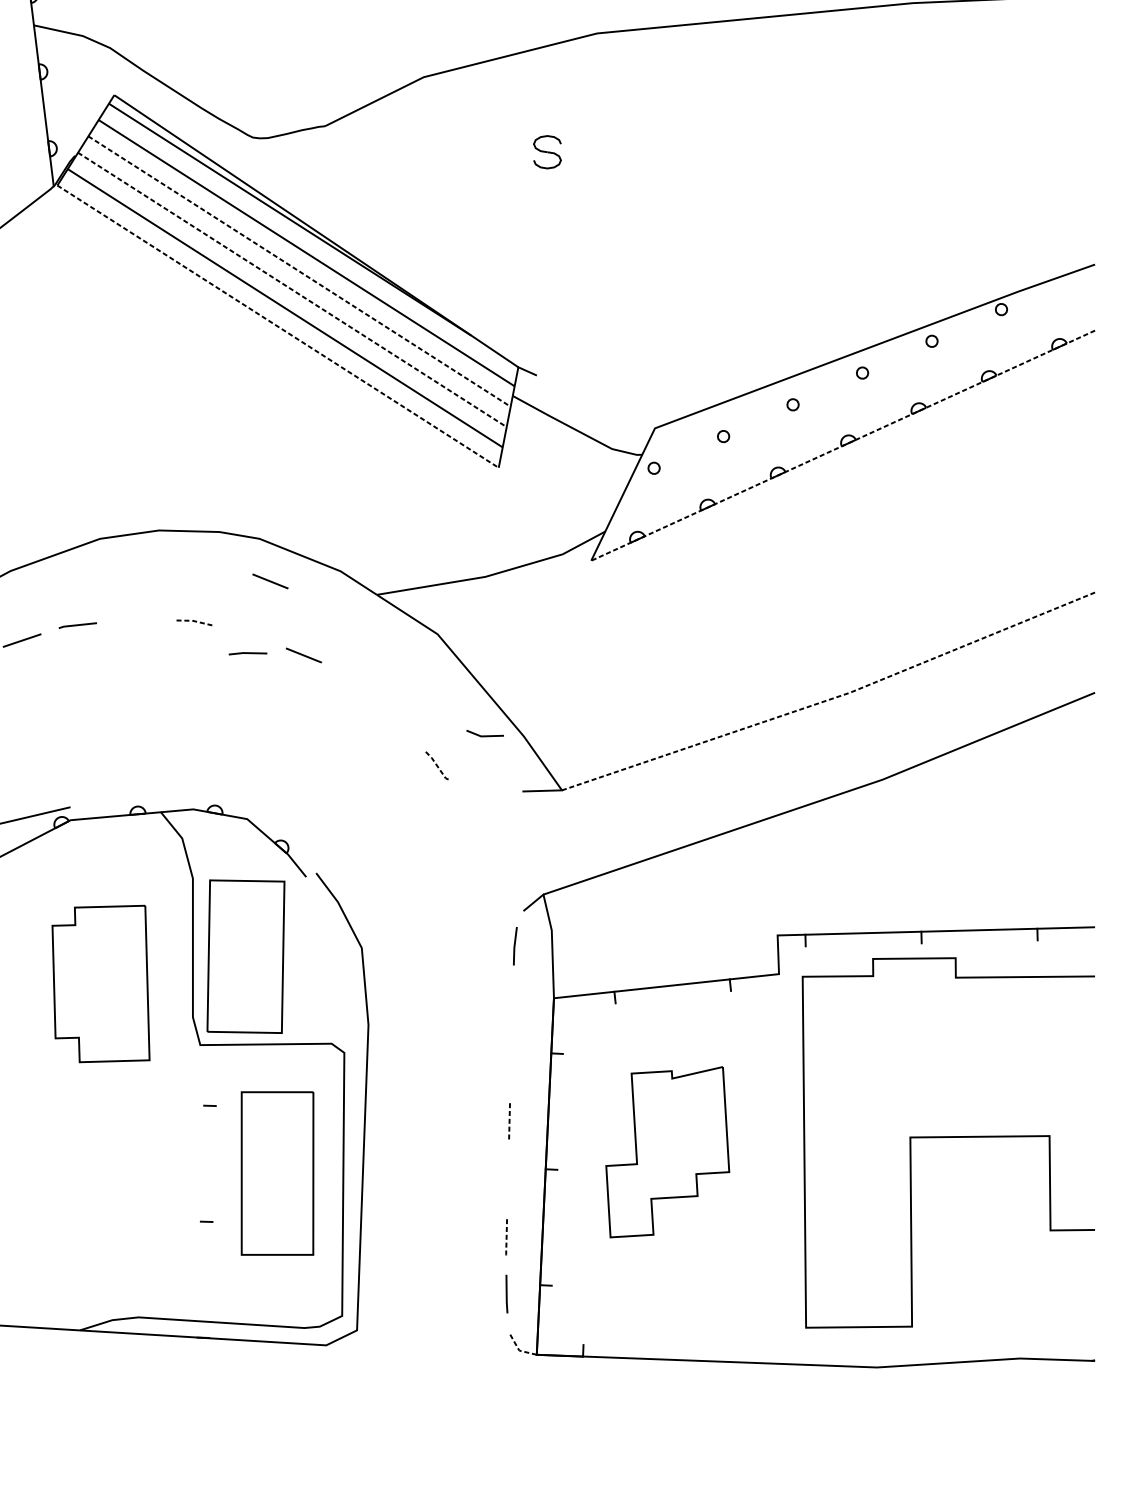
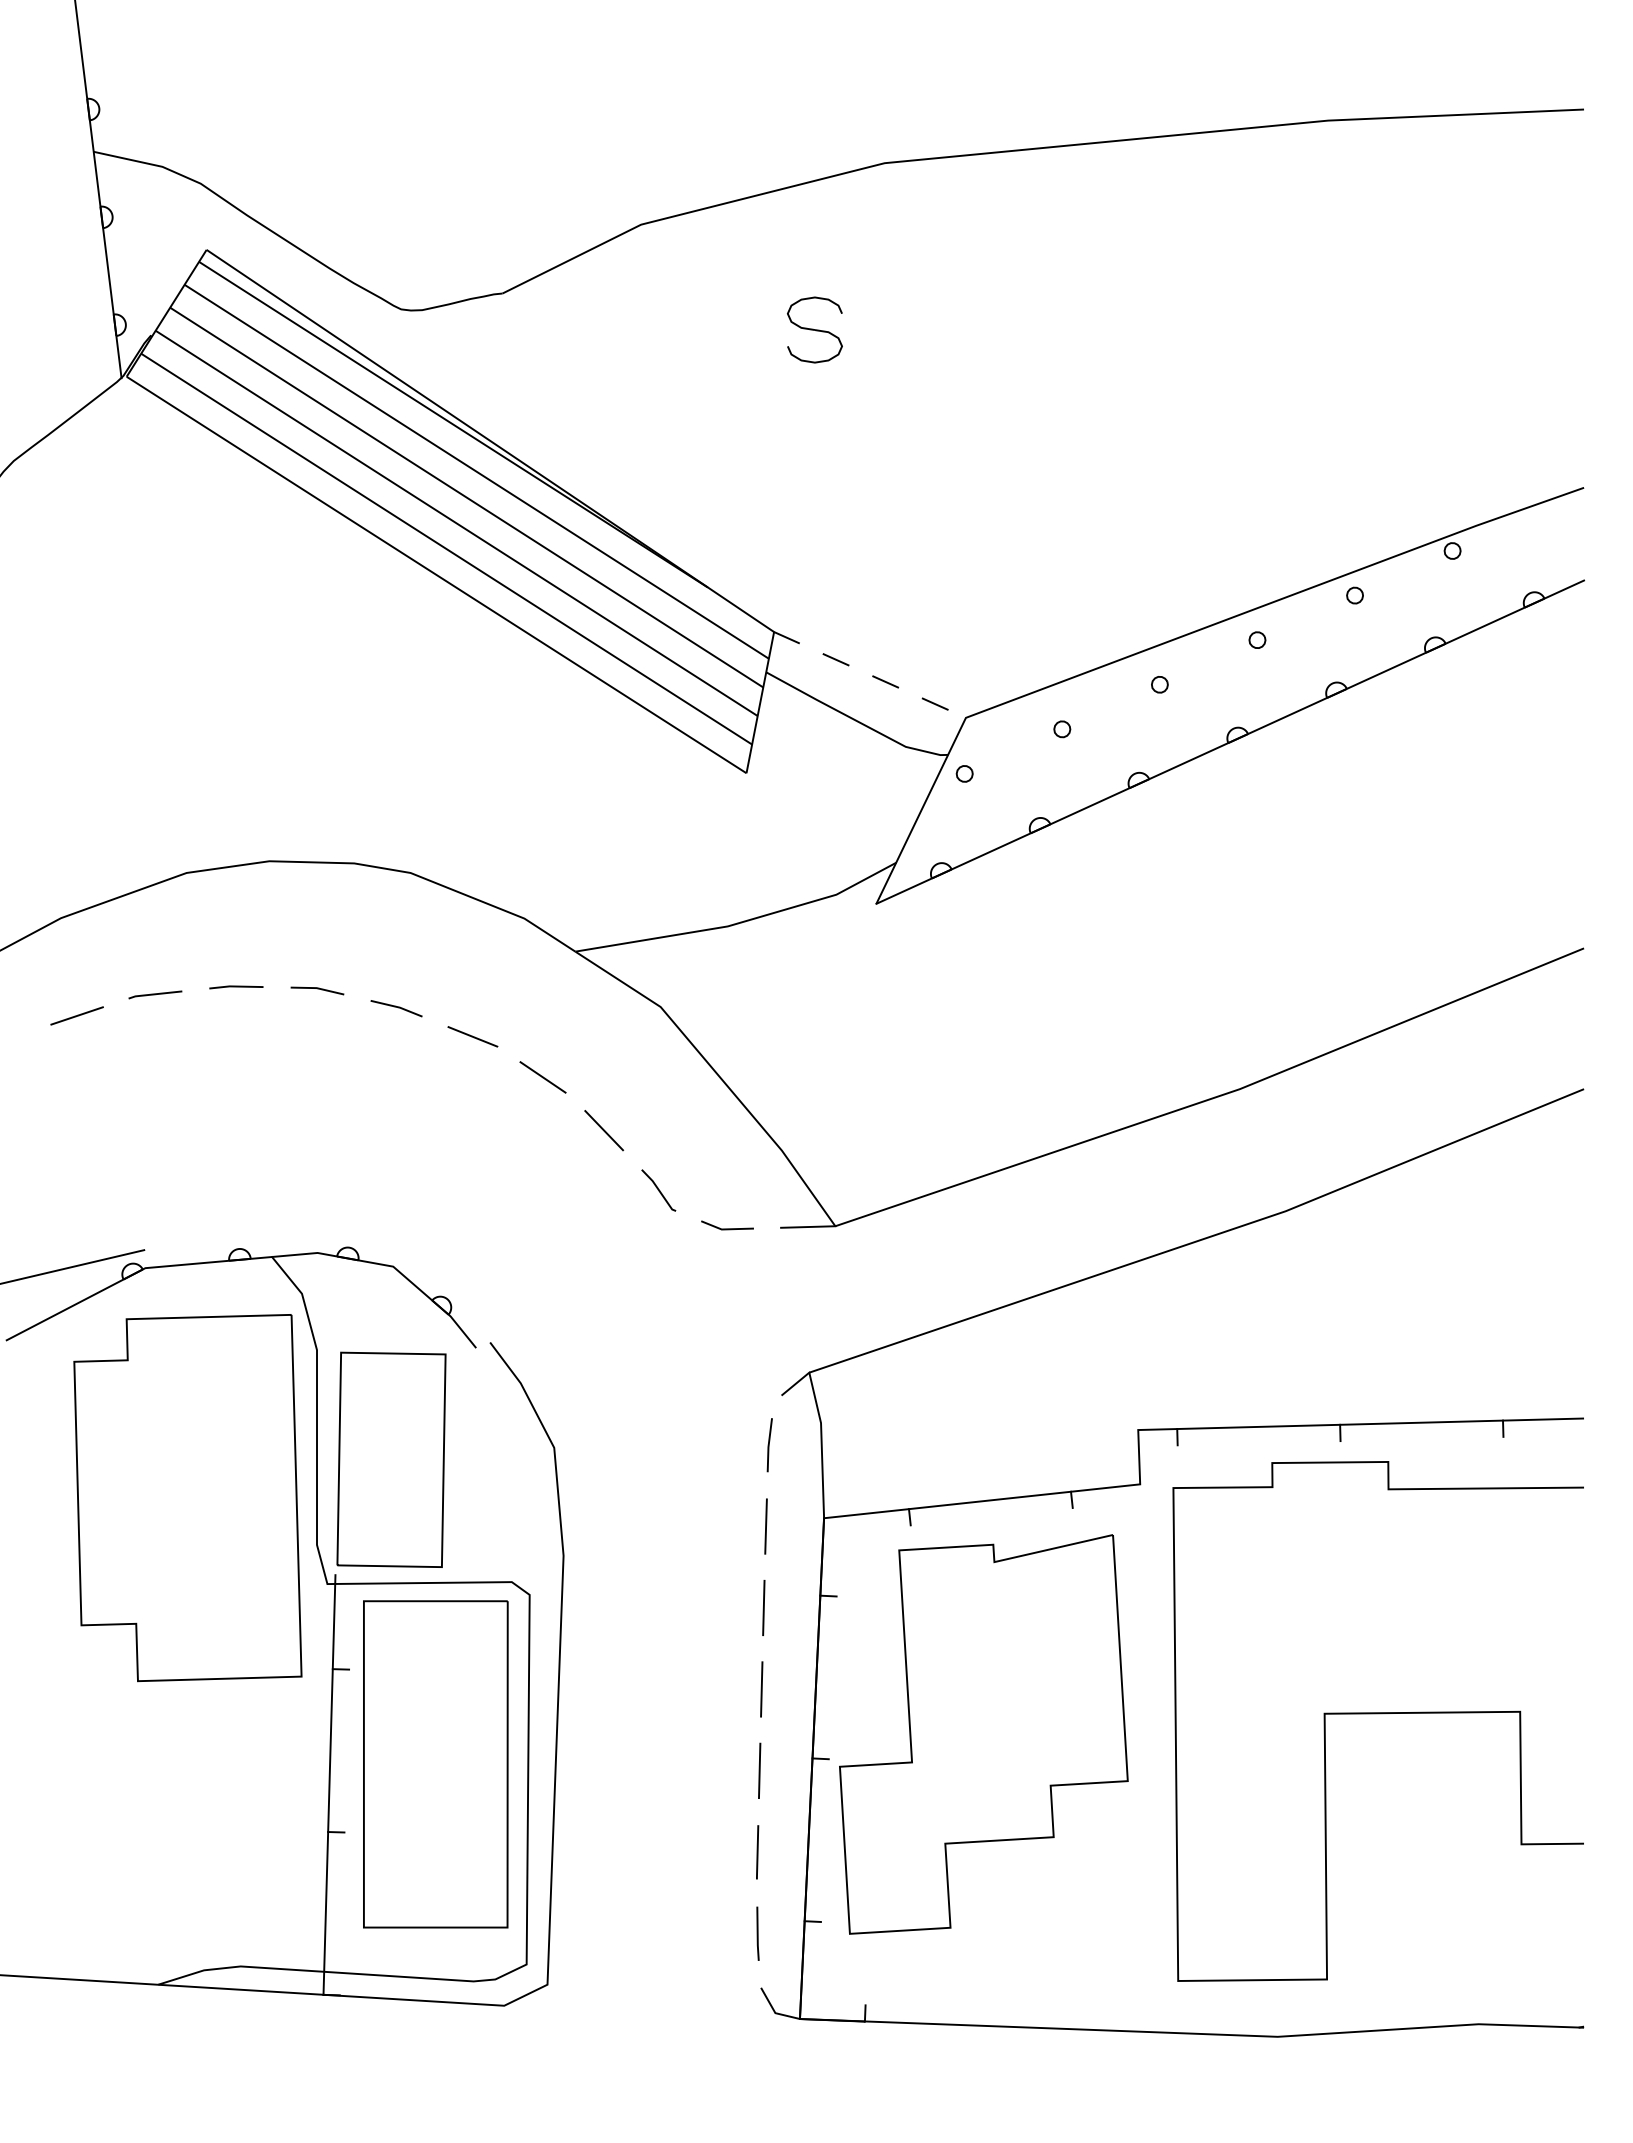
part: (547, 151) -> (814, 329), size x1.43
line: (300, 271) -> (467, 497), dashed -> solid
line: (292, 290) -> (456, 523), dashed -> solid
line: (278, 327) -> (436, 575), dashed -> solid
line: (562, 386) -> (835, 659), added
line: (597, 402) -> (885, 681), added
line: (632, 418) -> (934, 703), added
line: (843, 445) -> (1230, 742), dashed -> solid
line: (270, 581) -> (425, 932), removed
line: (192, 621) -> (316, 988), dashed -> solid
line: (249, 634) -> (396, 1007), added
line: (248, 653) -> (236, 987), moved
line: (353, 684) -> (542, 1077), added
line: (831, 699) -> (1213, 1098), dashed -> solid
line: (397, 722) -> (604, 1130), added
line: (485, 735) -> (727, 1228), moved
line: (436, 764) -> (659, 1190), dashed -> solid
part: (100, 984) -> (187, 1498), size x1.67
line: (512, 1004) -> (765, 1526), added
line: (510, 1061) -> (763, 1607), added
line: (509, 1119) -> (761, 1688), dashed -> solid
part: (667, 1152) -> (983, 1734), size x1.67
part: (277, 1173) -> (435, 1764), size x1.43
line: (507, 1177) -> (759, 1770), added
line: (201, 1187) -> (329, 1784), added
line: (506, 1236) -> (757, 1852), dashed -> solid
line: (518, 1349) -> (774, 2011), dashed -> solid

